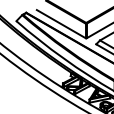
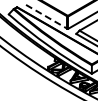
line: (61, 23) -> (46, 16), solid -> dashed

